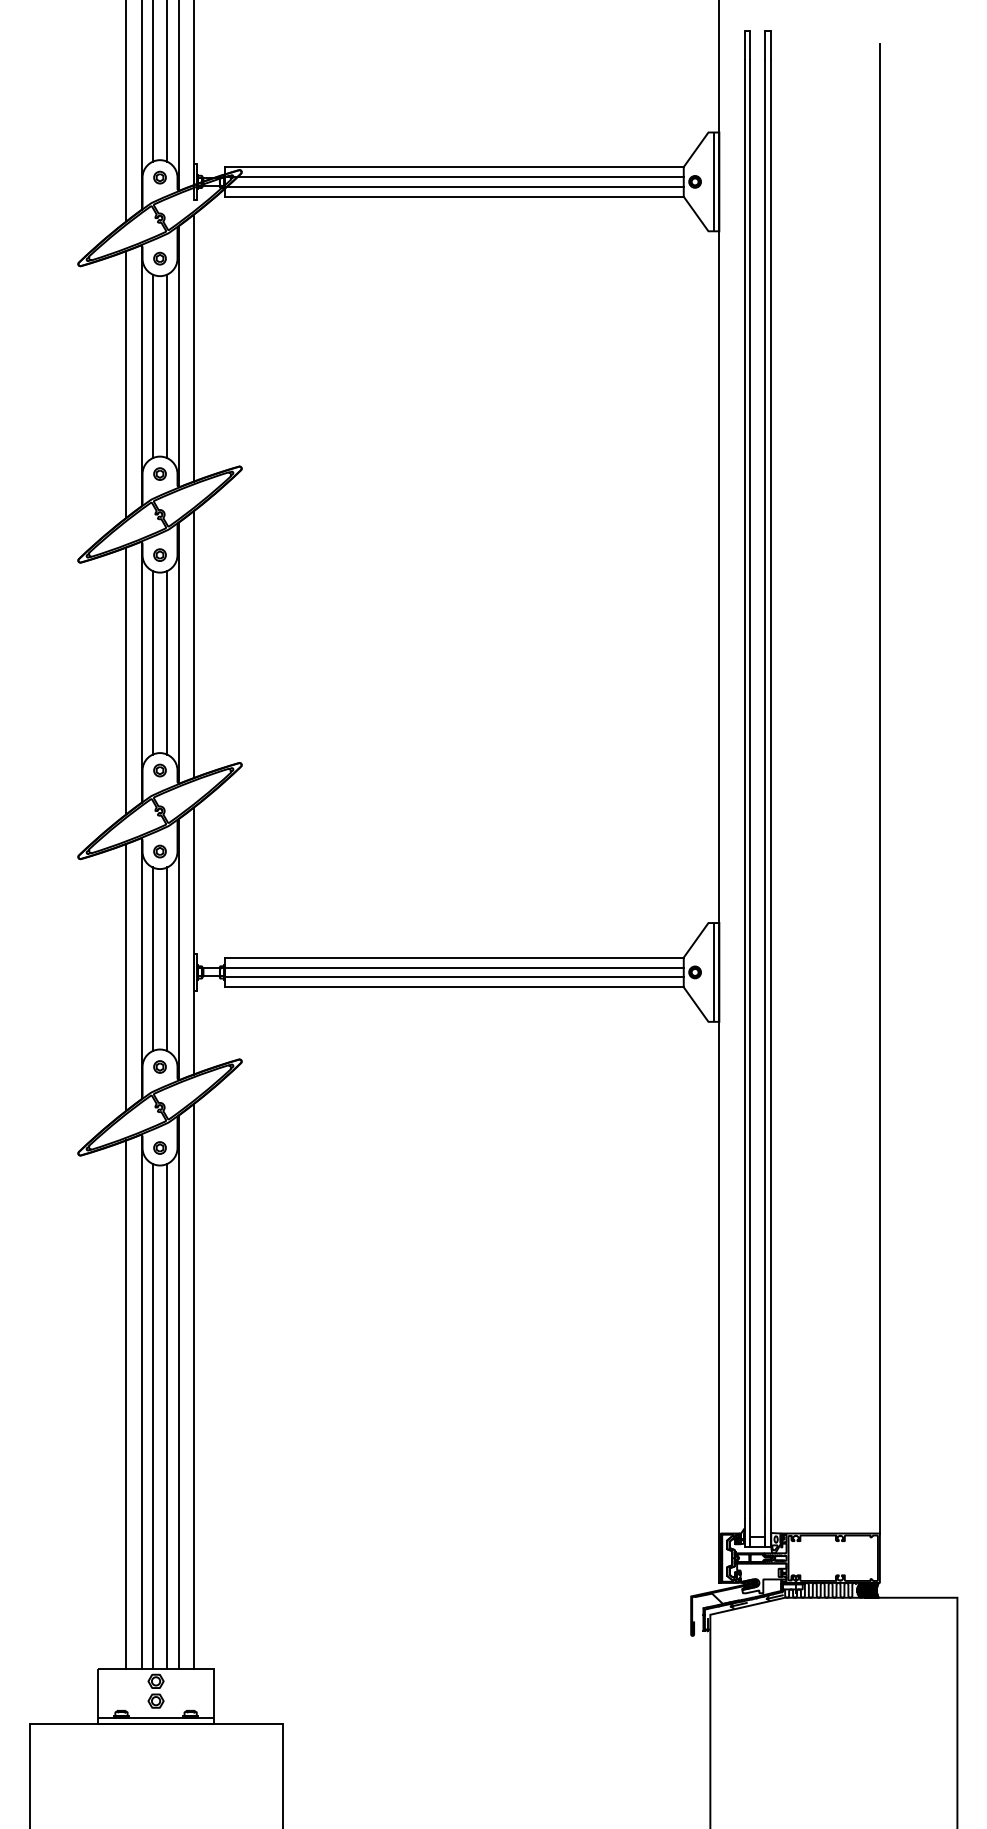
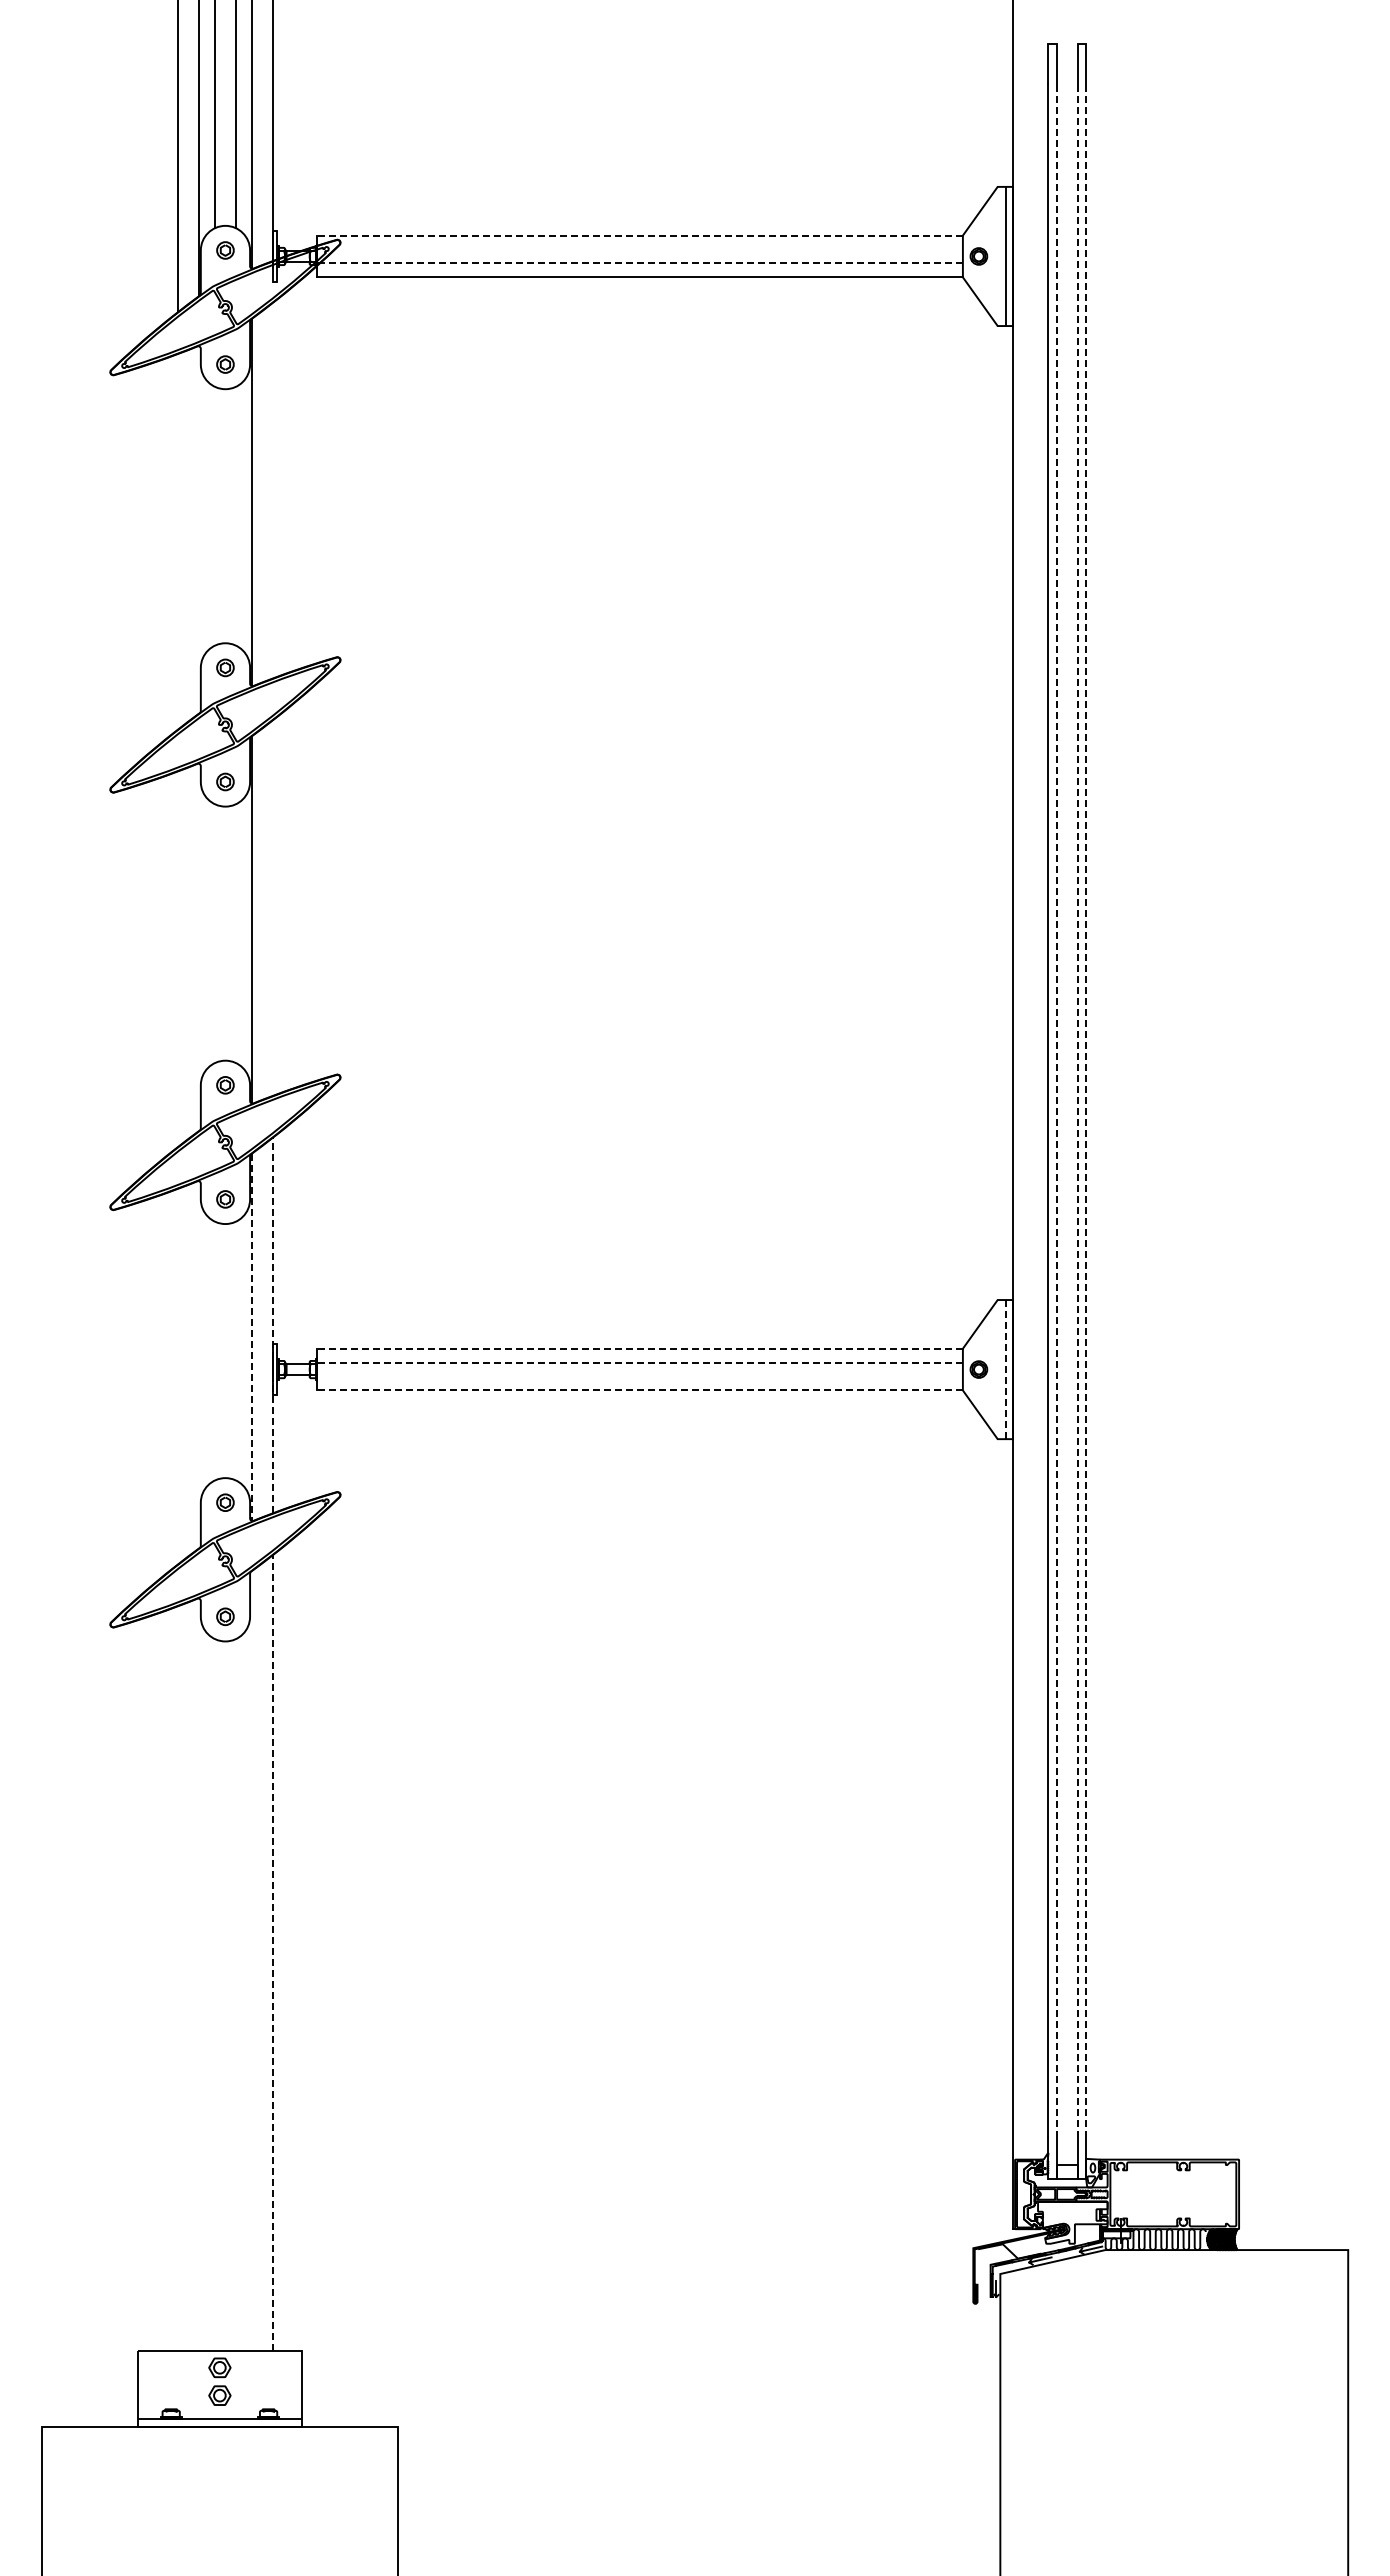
line: (454, 167) -> (640, 235), solid -> dashed
line: (454, 176) -> (639, 249), removed
line: (454, 186) -> (640, 263), solid -> dashed
line: (193, 348) -> (272, 490), removed
line: (152, 365) -> (215, 515), removed
line: (167, 365) -> (235, 515), removed
line: (141, 375) -> (199, 529), removed
line: (126, 384) -> (178, 541), removed
line: (193, 644) -> (272, 907), removed
line: (152, 662) -> (215, 933), removed
line: (167, 662) -> (235, 933), removed
line: (141, 671) -> (199, 946), removed
line: (126, 680) -> (178, 958), removed
line: (750, 789) -> (1056, 1111), solid -> dashed
line: (765, 789) -> (1077, 1111), solid -> dashed
line: (771, 789) -> (1086, 1111), solid -> dashed
line: (880, 789) -> (1239, 1111), removed
line: (193, 941) -> (272, 1325), solid -> dashed
line: (178, 949) -> (251, 1337), solid -> dashed
line: (454, 957) -> (640, 1348), solid -> dashed
line: (152, 958) -> (215, 1350), removed
line: (167, 958) -> (235, 1350), removed
line: (454, 967) -> (640, 1362), solid -> dashed
line: (141, 968) -> (199, 1364), removed
line: (714, 972) -> (1006, 1369), solid -> dashed
line: (126, 977) -> (178, 1376), removed
line: (454, 977) -> (639, 1376), removed
line: (454, 987) -> (640, 1390), solid -> dashed
line: (193, 1387) -> (272, 1953), solid -> dashed
line: (178, 1392) -> (251, 1960), removed
line: (141, 1402) -> (199, 1974), removed
line: (126, 1404) -> (178, 1978), removed
line: (152, 1416) -> (215, 1994), removed
line: (167, 1416) -> (235, 1994), removed

